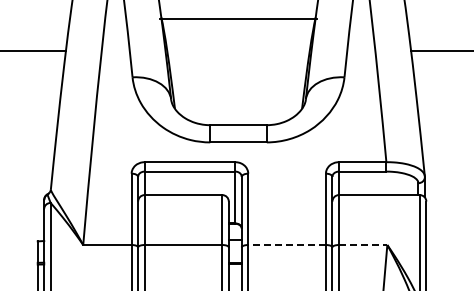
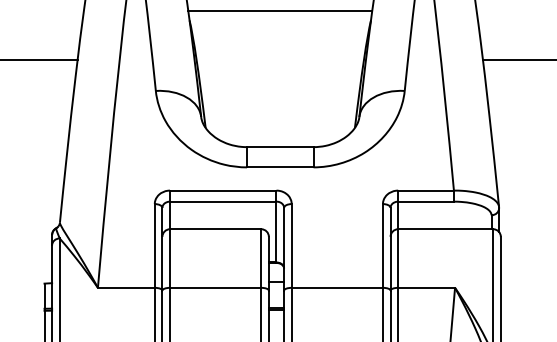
line: (238, 18) -> (280, 10), moved
line: (287, 245) -> (337, 288), dashed -> solid
line: (363, 245) -> (427, 288), dashed -> solid

